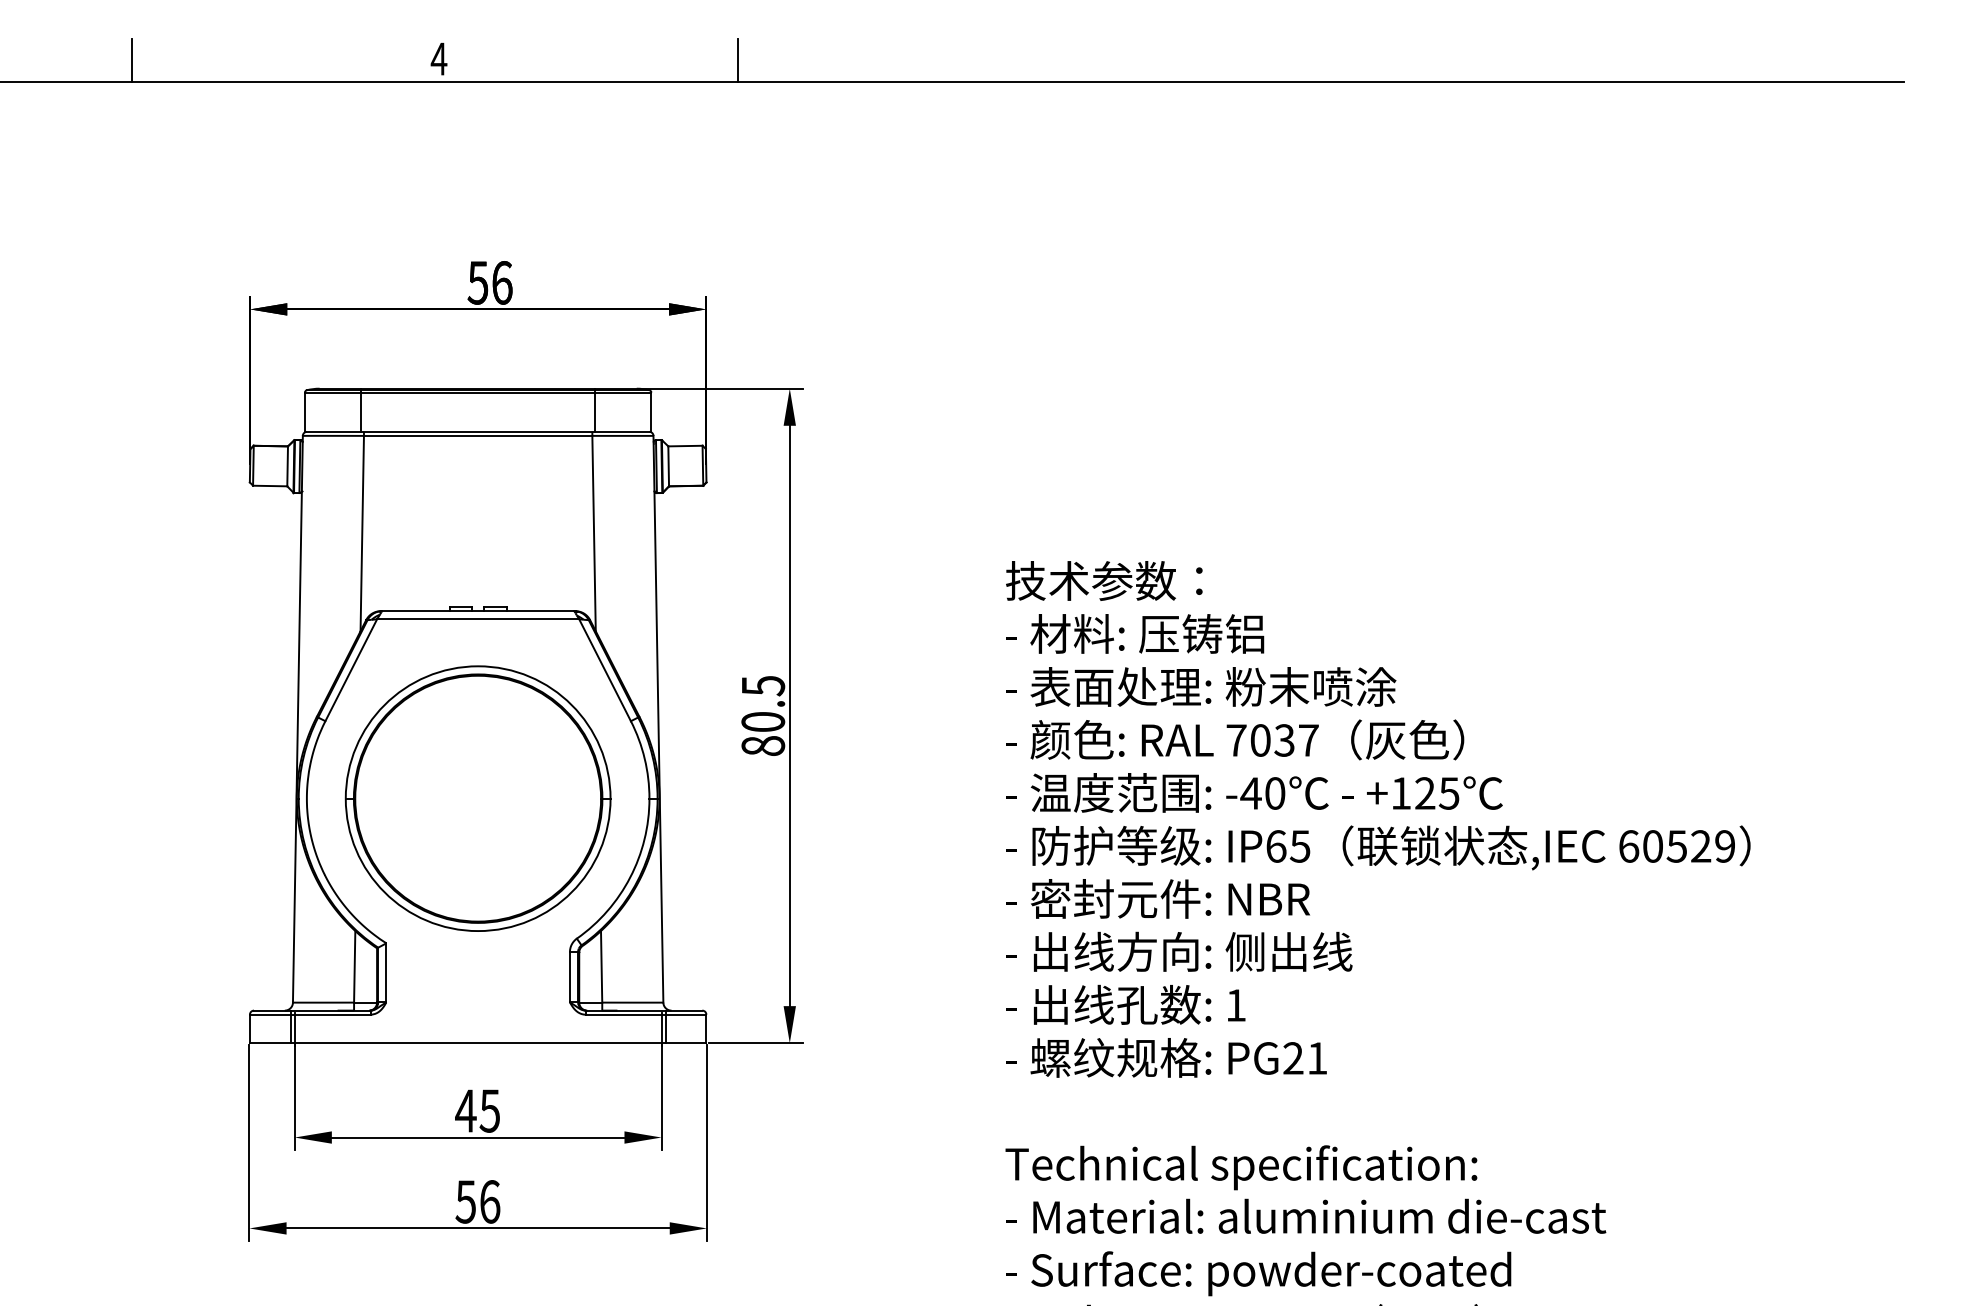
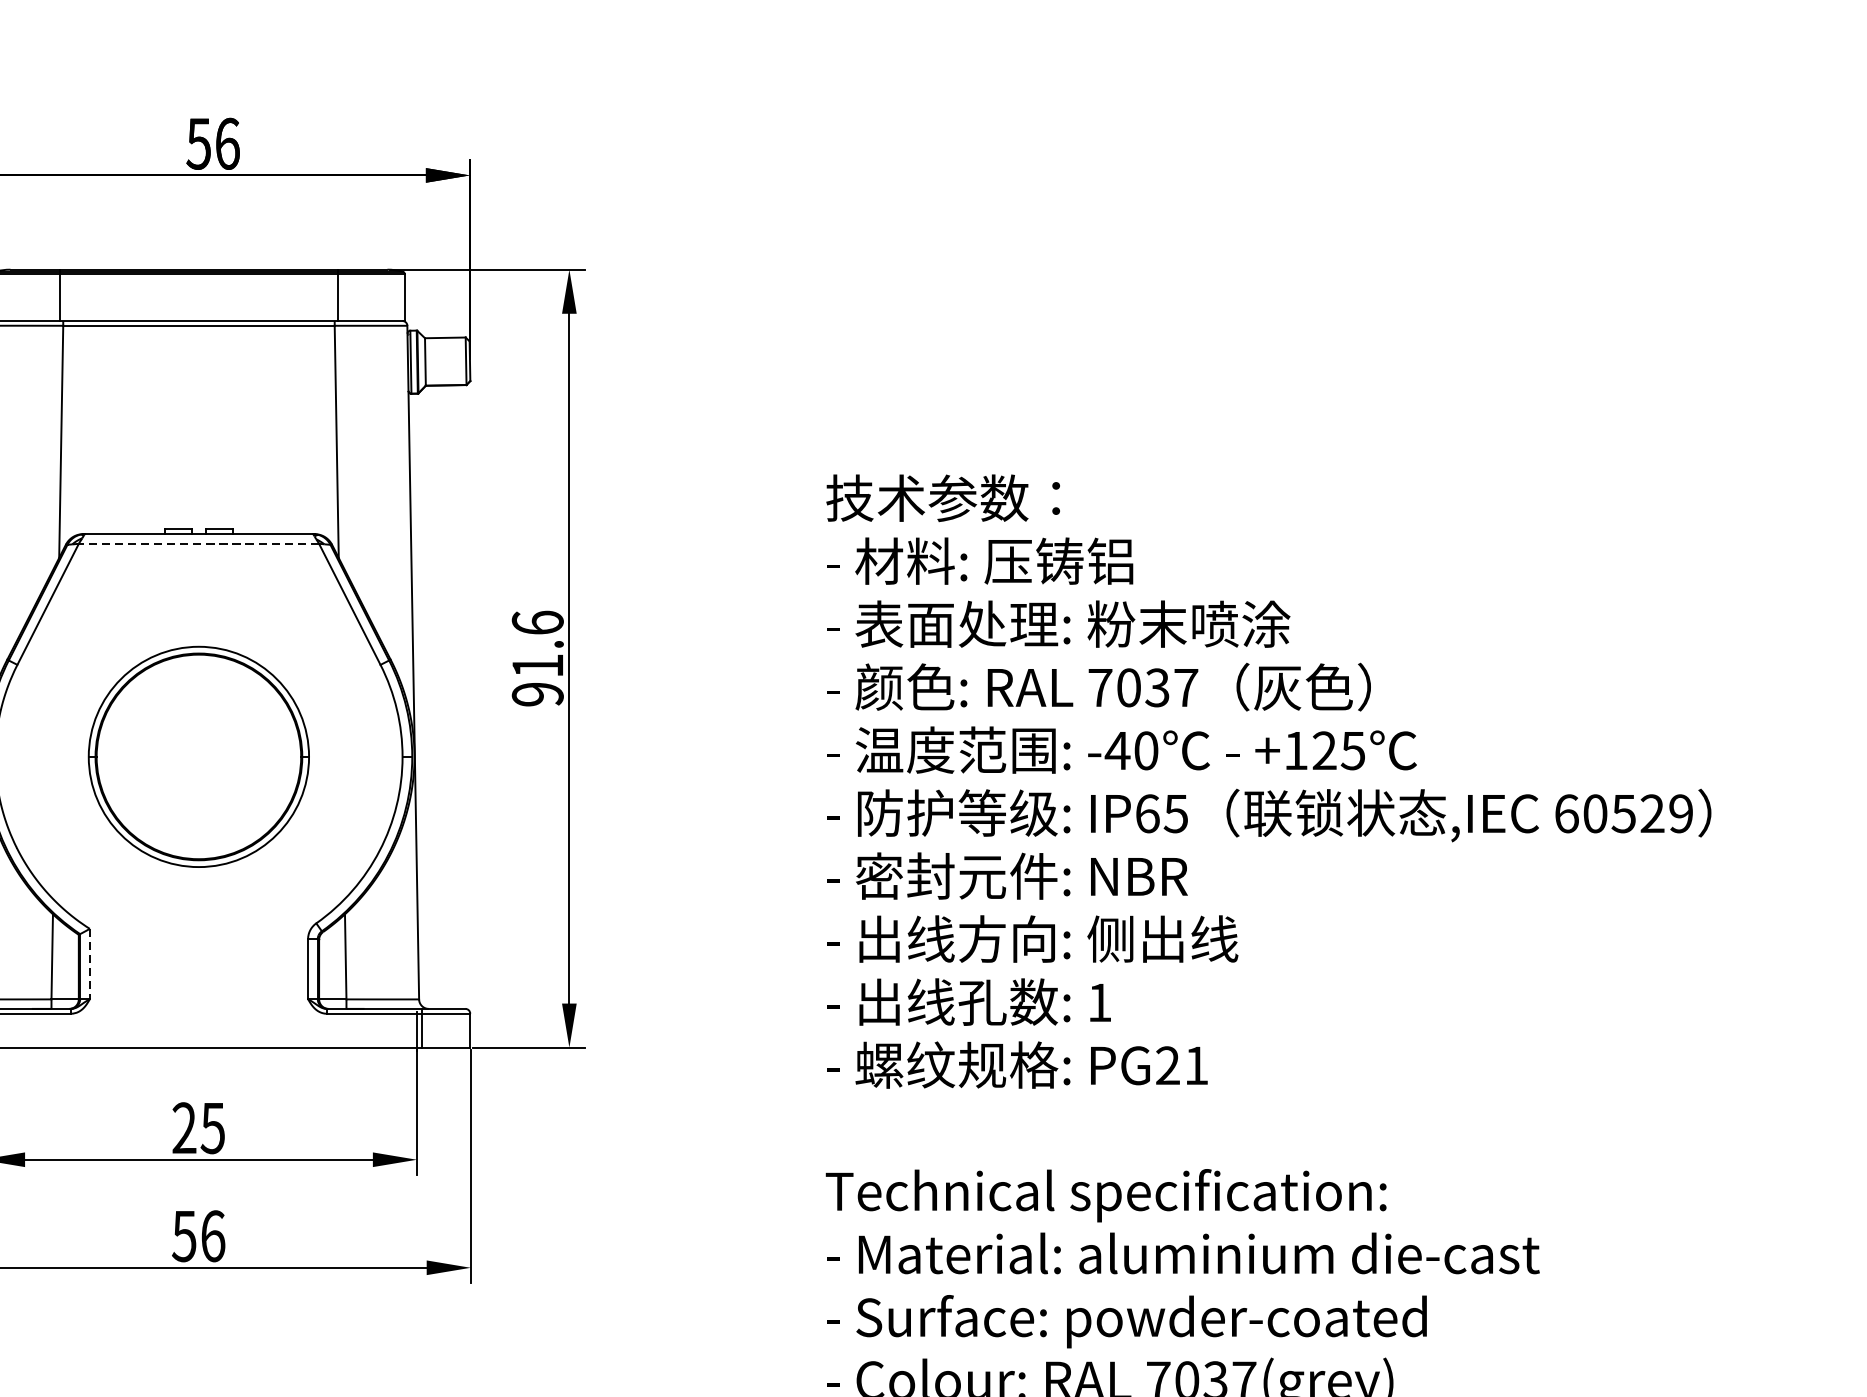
line: (477, 619) -> (198, 544), solid -> dashed
text: (763, 715) -> (538, 658), 80.5 -> 91.6
part: (477, 798) -> (198, 756), size x0.7
line: (386, 972) -> (90, 963), solid -> dashed
text: (465, 1110) -> (183, 1127), 45 -> 25

